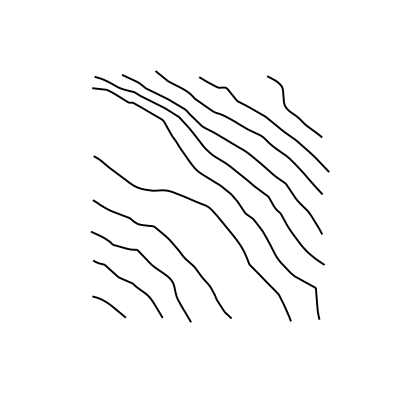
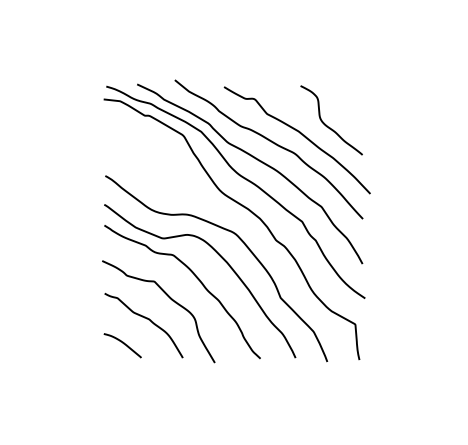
curve: (197, 230) -> (222, 259), added

